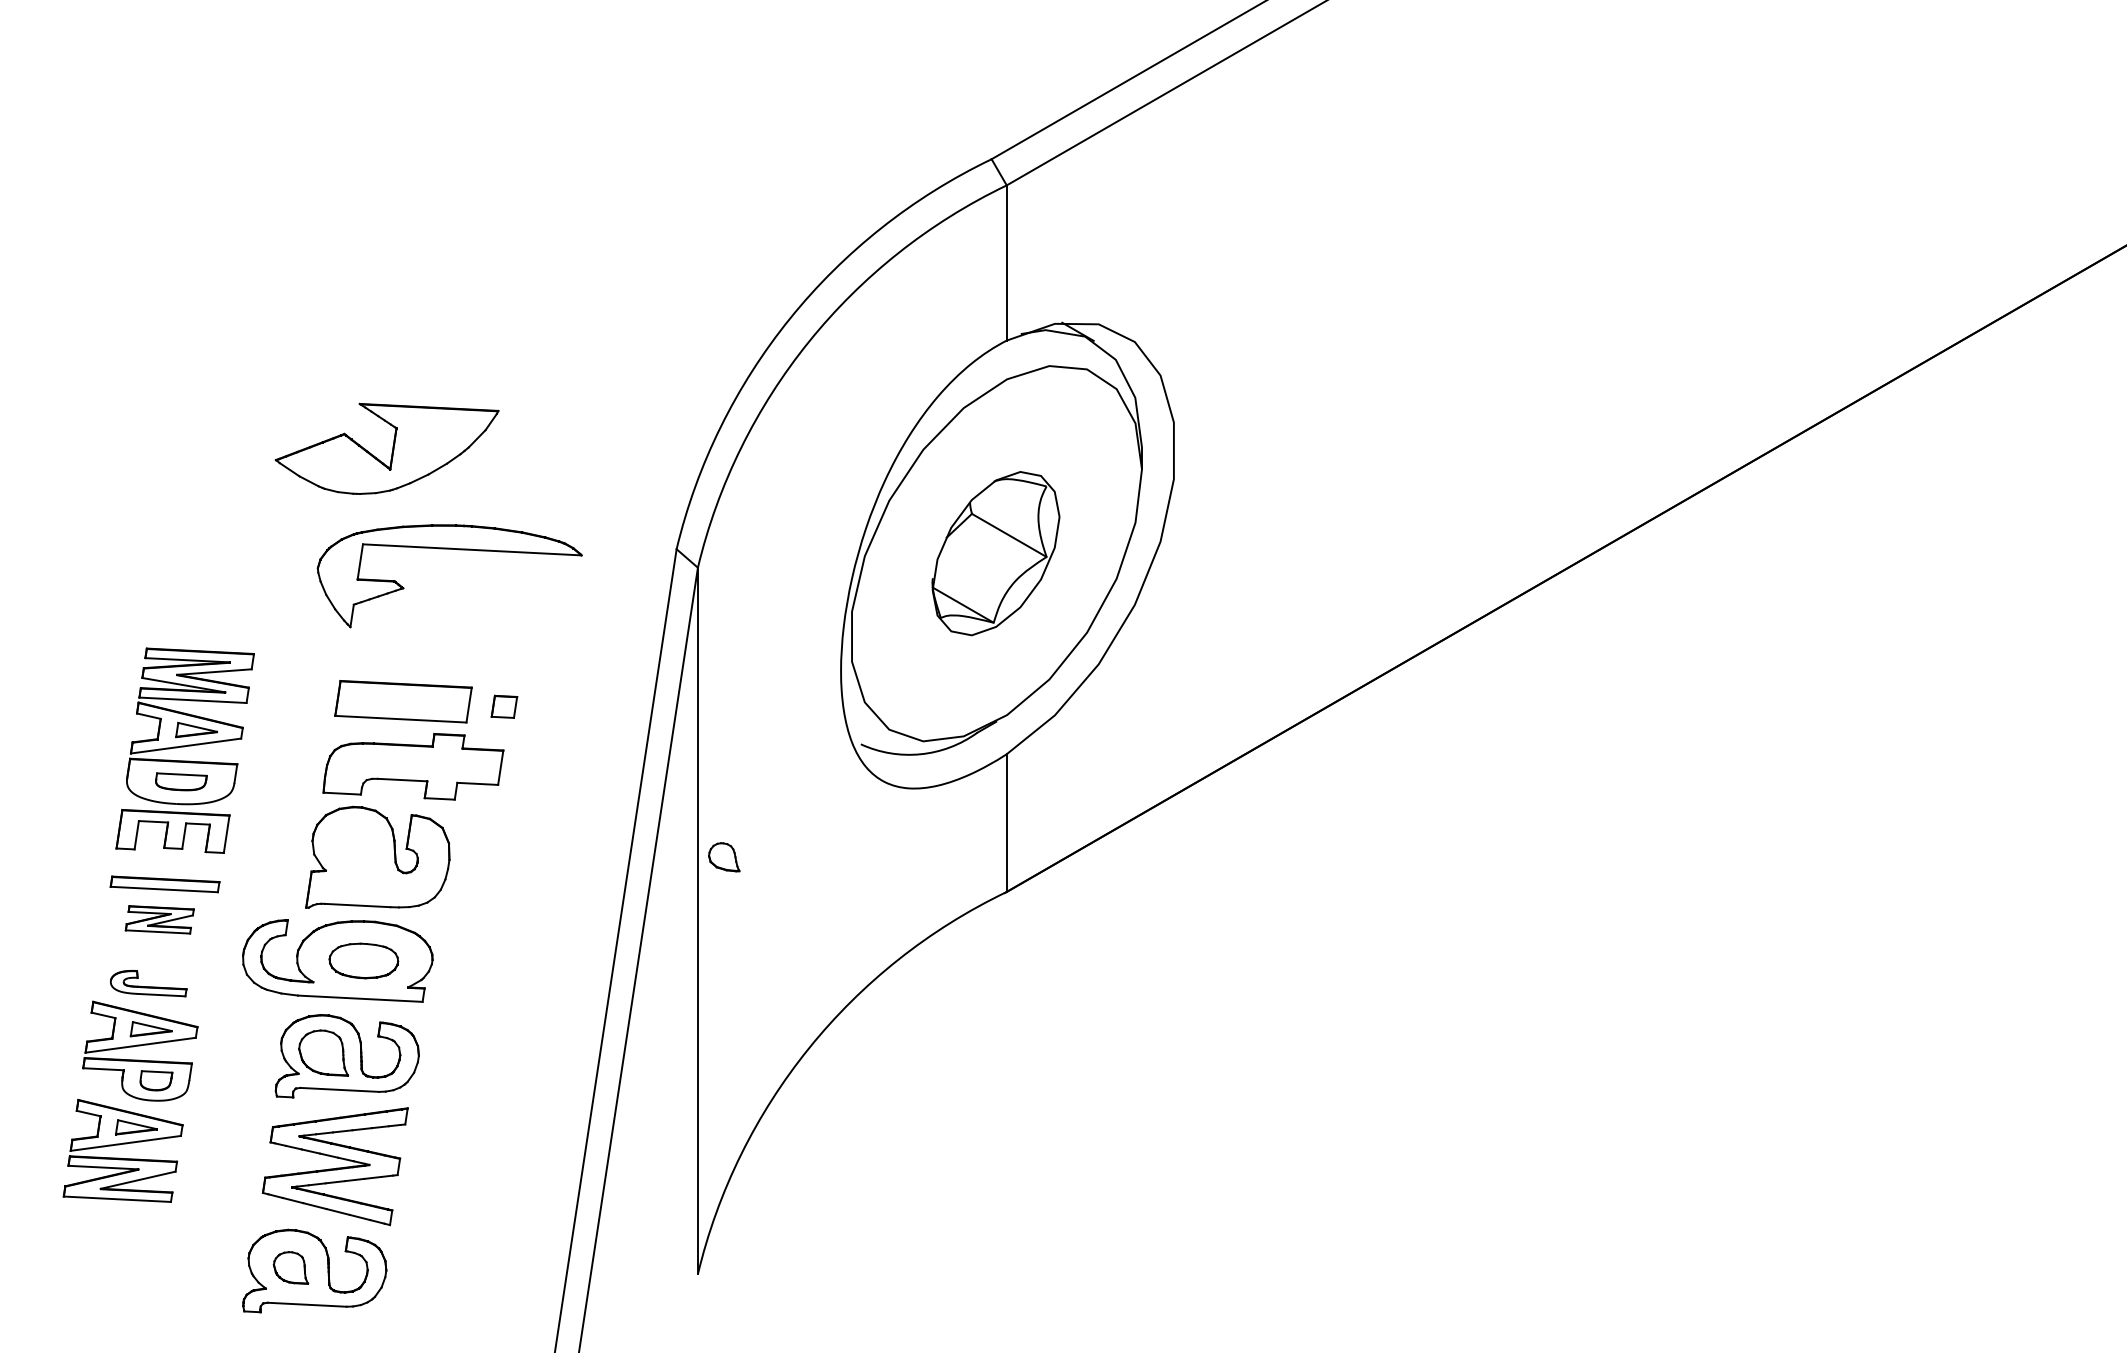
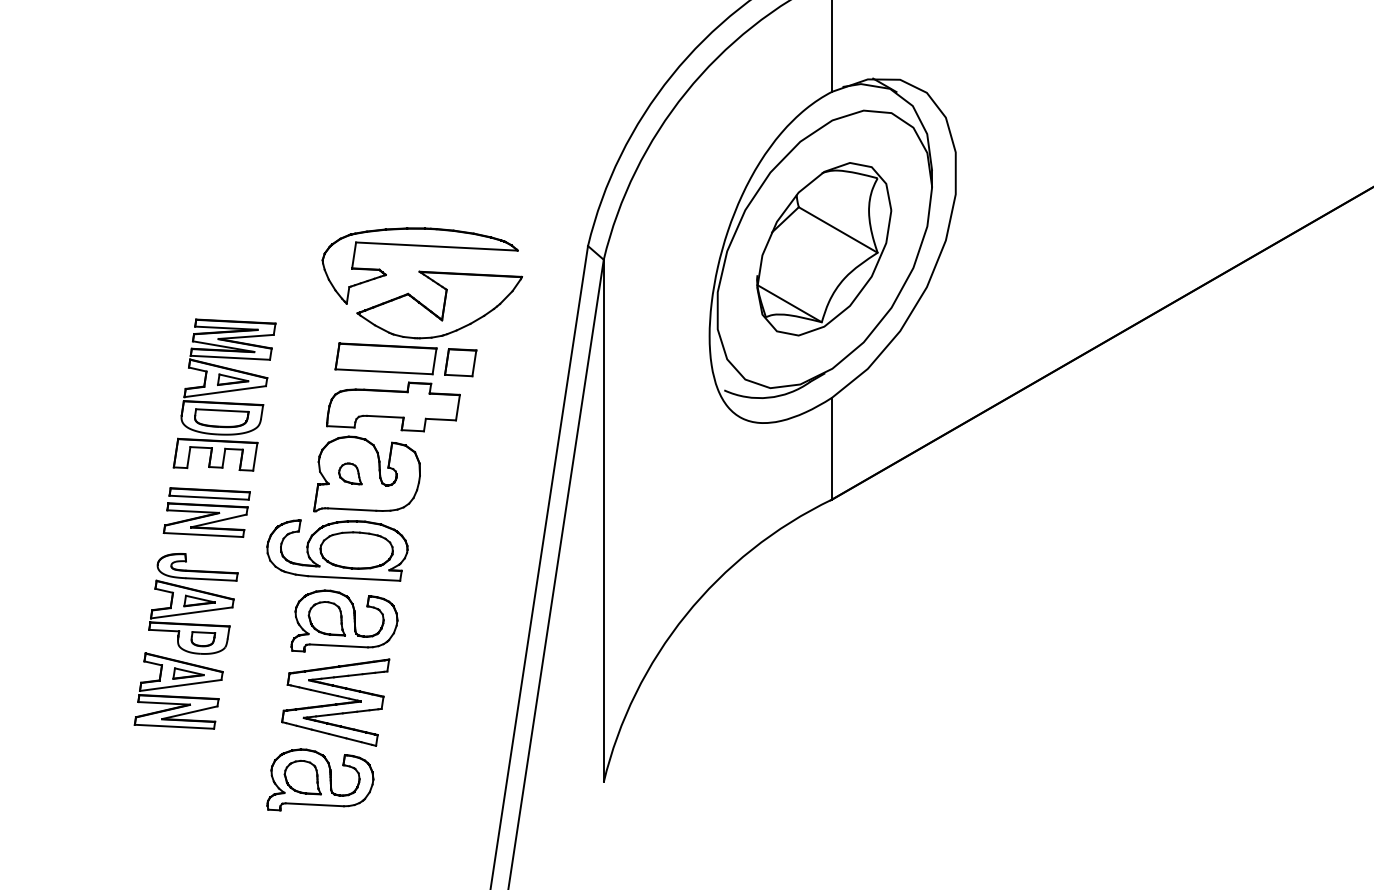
part: (386, 448) -> (439, 304), moved
part: (995, 553) -> (823, 249), size x1.43
part: (504, 706) -> (460, 362), size x1.67
part: (181, 781) -> (221, 417), size x1.43
part: (724, 857) -> (350, 474), moved
part: (159, 919) -> (205, 519), size x1.67
part: (363, 960) -> (356, 550), size x1.43
part: (148, 983) -> (197, 567), size x1.43
part: (290, 1267) -> (302, 777), size x1.43

